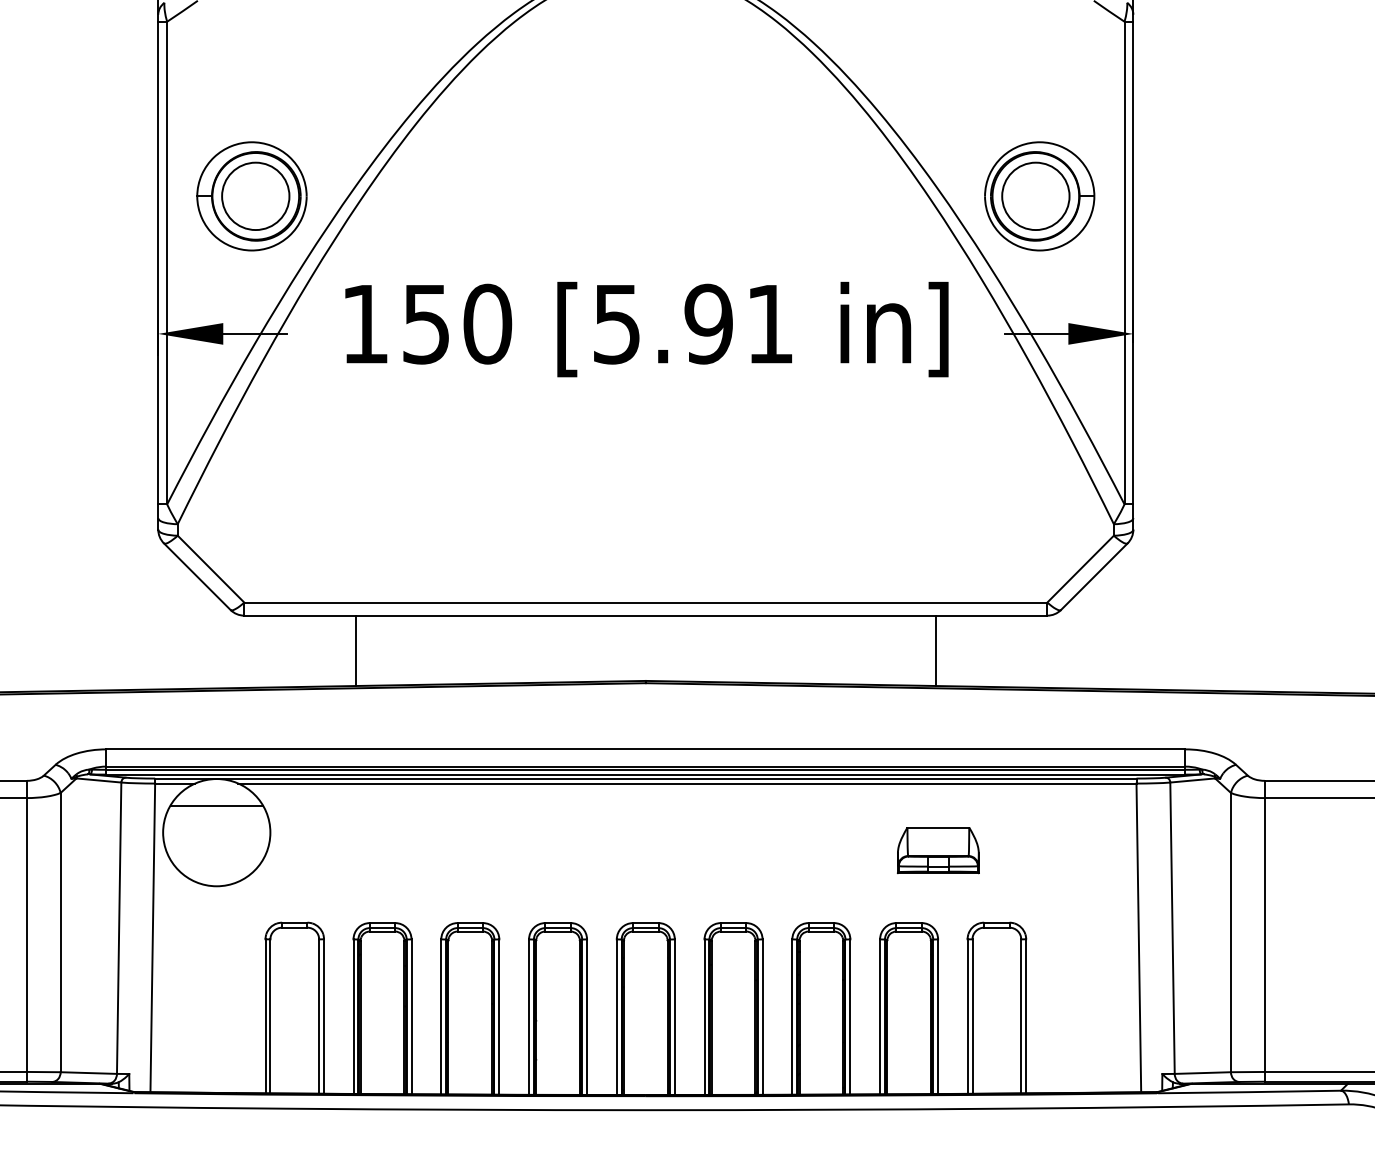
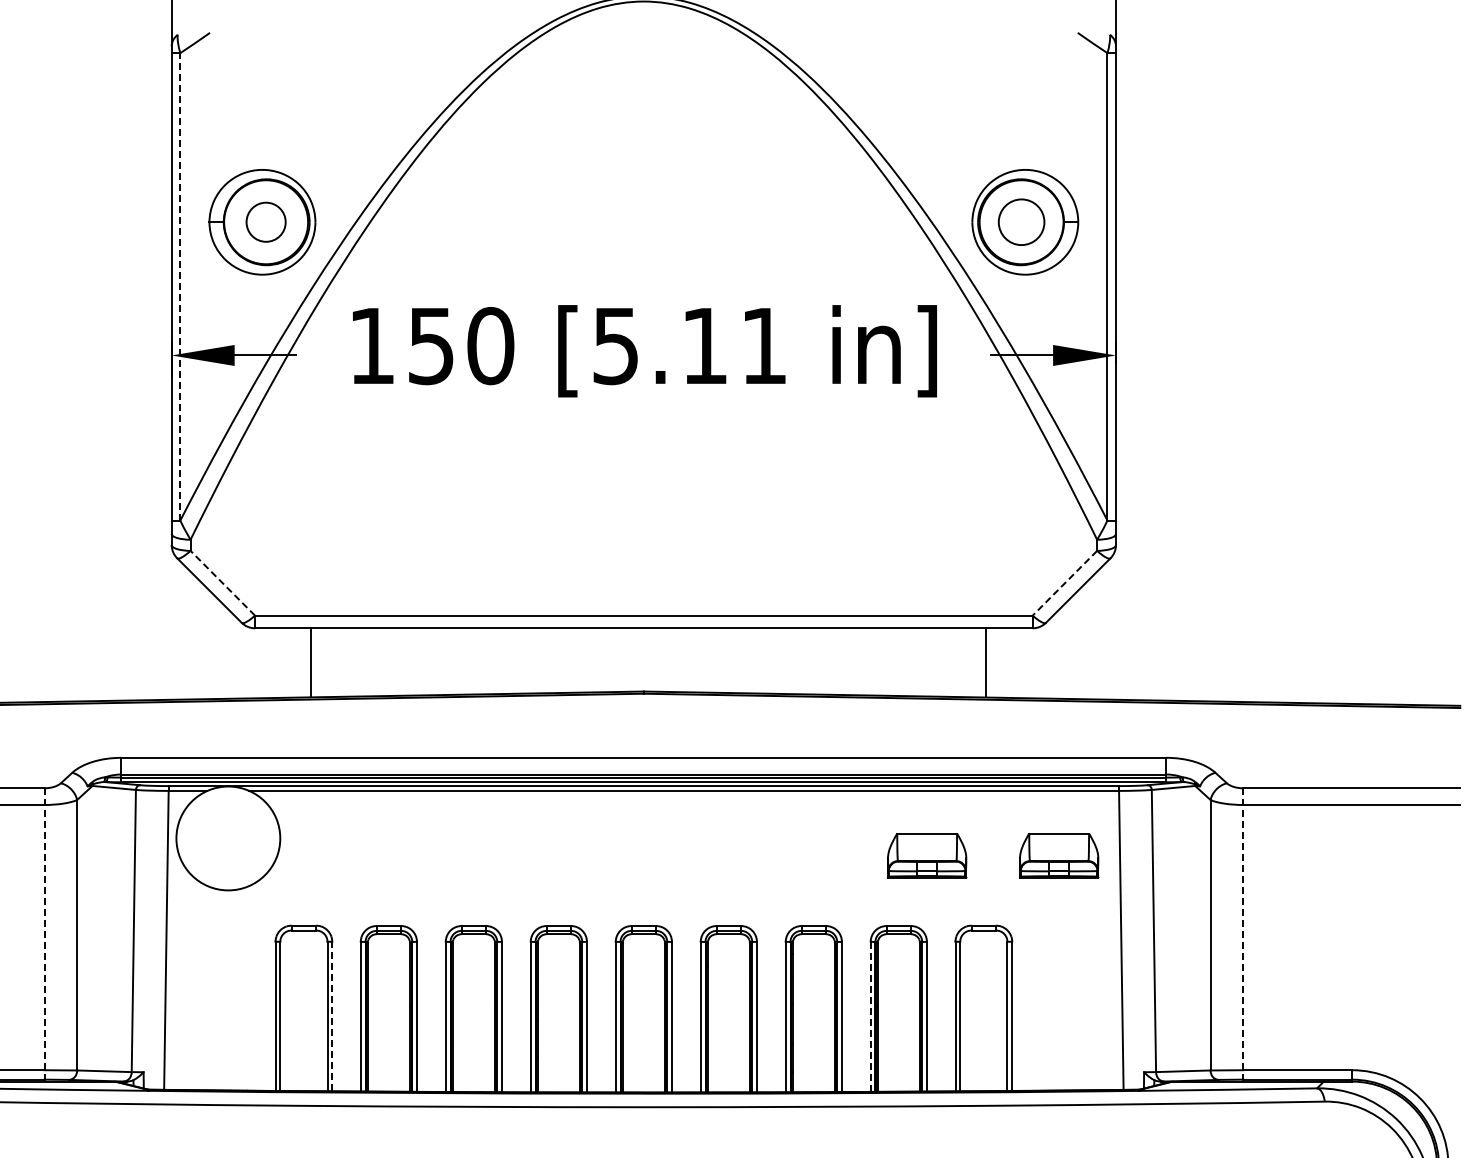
circle: (255, 195) -> (265, 221), size x0.6
circle: (1035, 195) -> (1021, 221), size x0.7
line: (167, 262) -> (180, 286), solid -> dashed
text: (708, 324) -> (704, 346), [5.91 -> [5.11
line: (210, 569) -> (222, 583), solid -> dashed
line: (1080, 569) -> (1064, 583), solid -> dashed
line: (355, 650) -> (310, 662), moved
line: (935, 650) -> (985, 662), moved
line: (216, 805) -> (228, 812), removed
part: (1075, 850) -> (1059, 855), added
line: (26, 930) -> (44, 933), solid -> dashed
line: (1265, 930) -> (1243, 933), solid -> dashed
line: (324, 1016) -> (332, 1016), solid -> dashed
line: (879, 1016) -> (870, 1016), solid -> dashed

